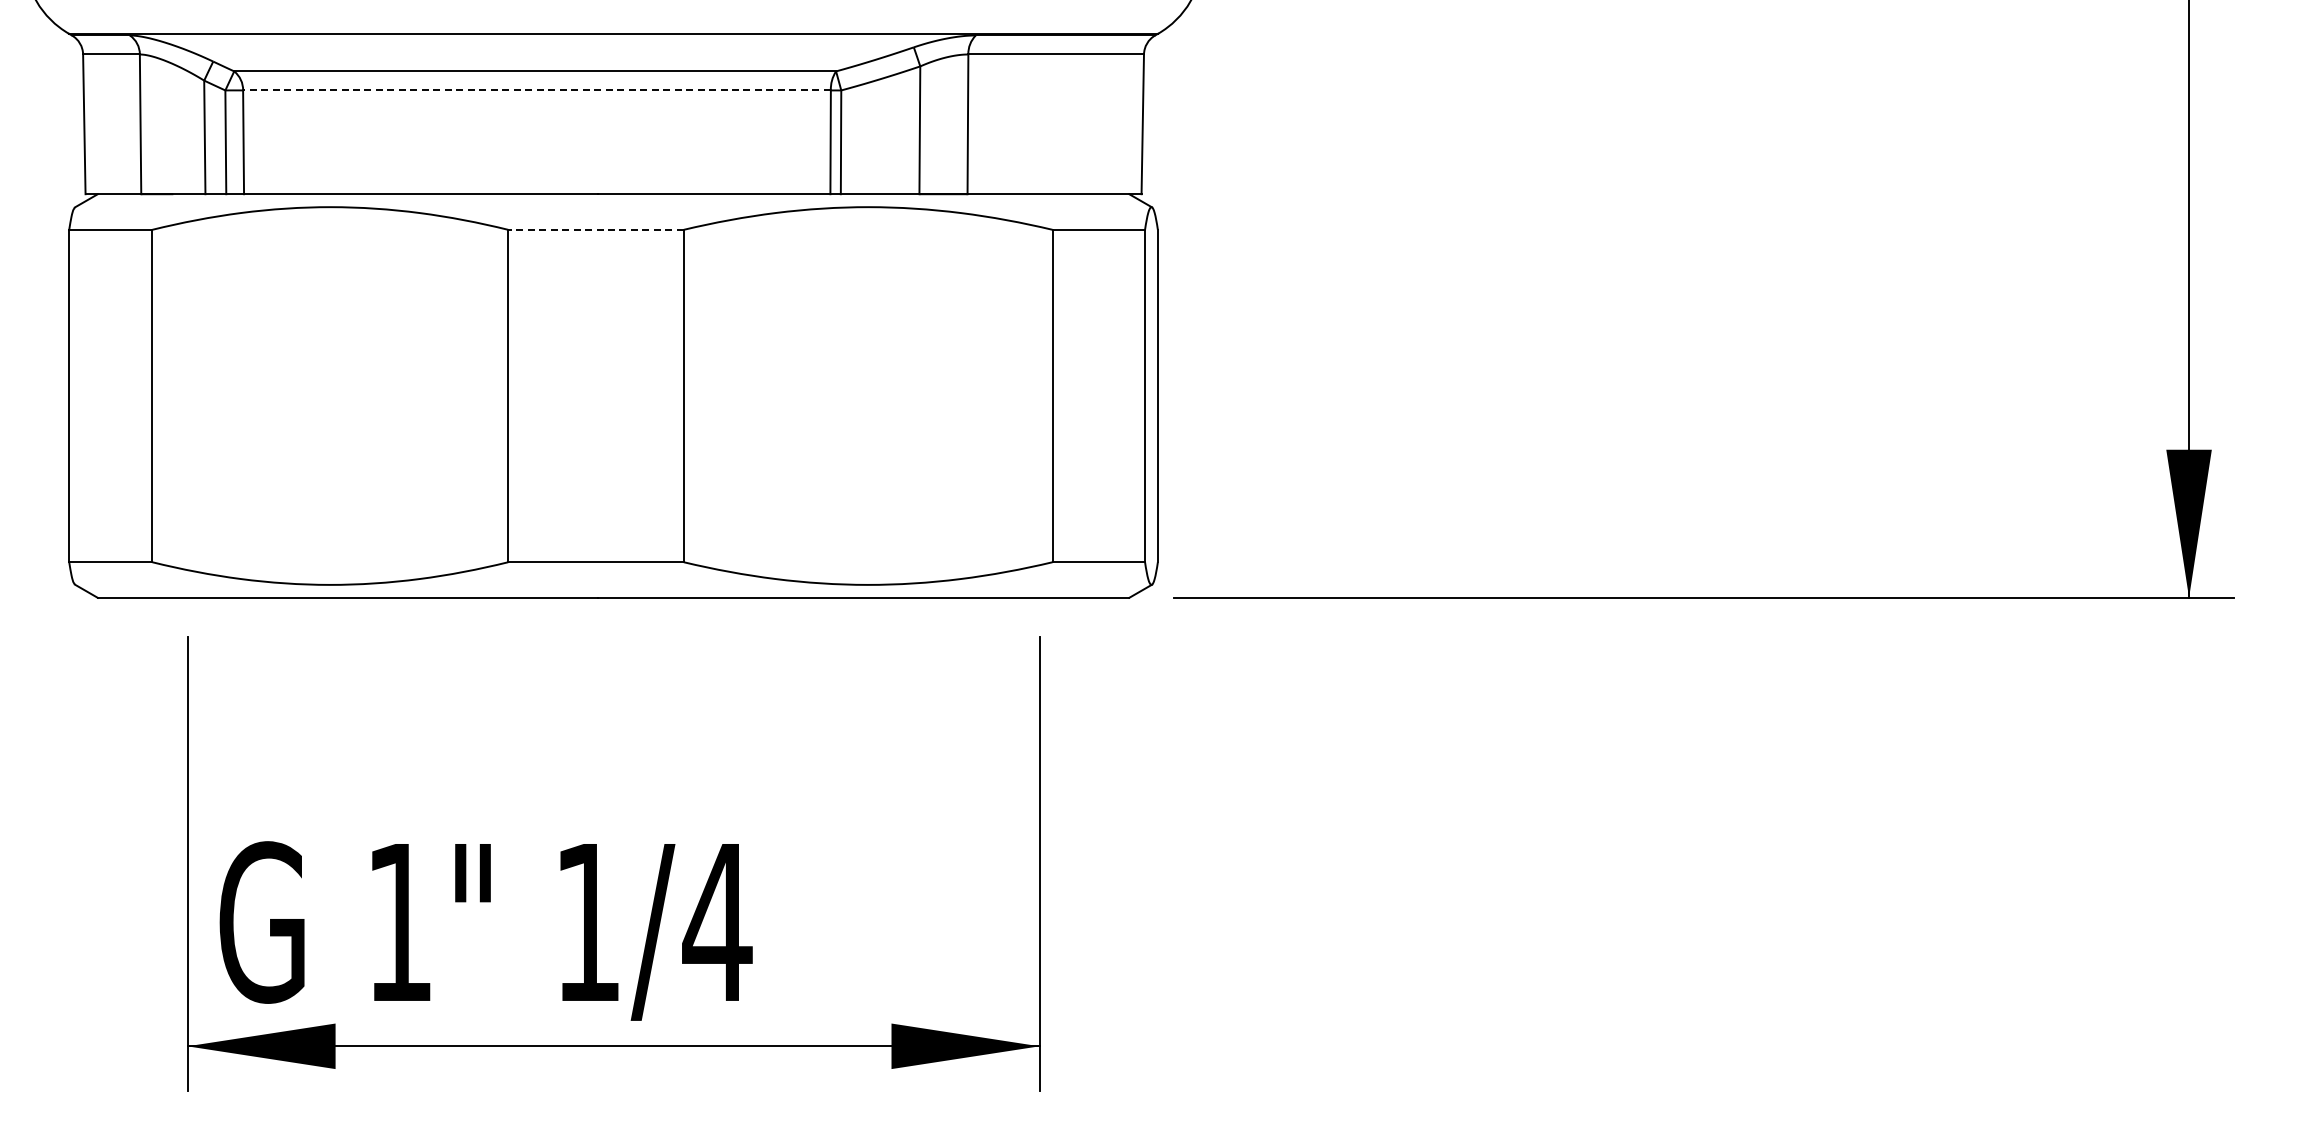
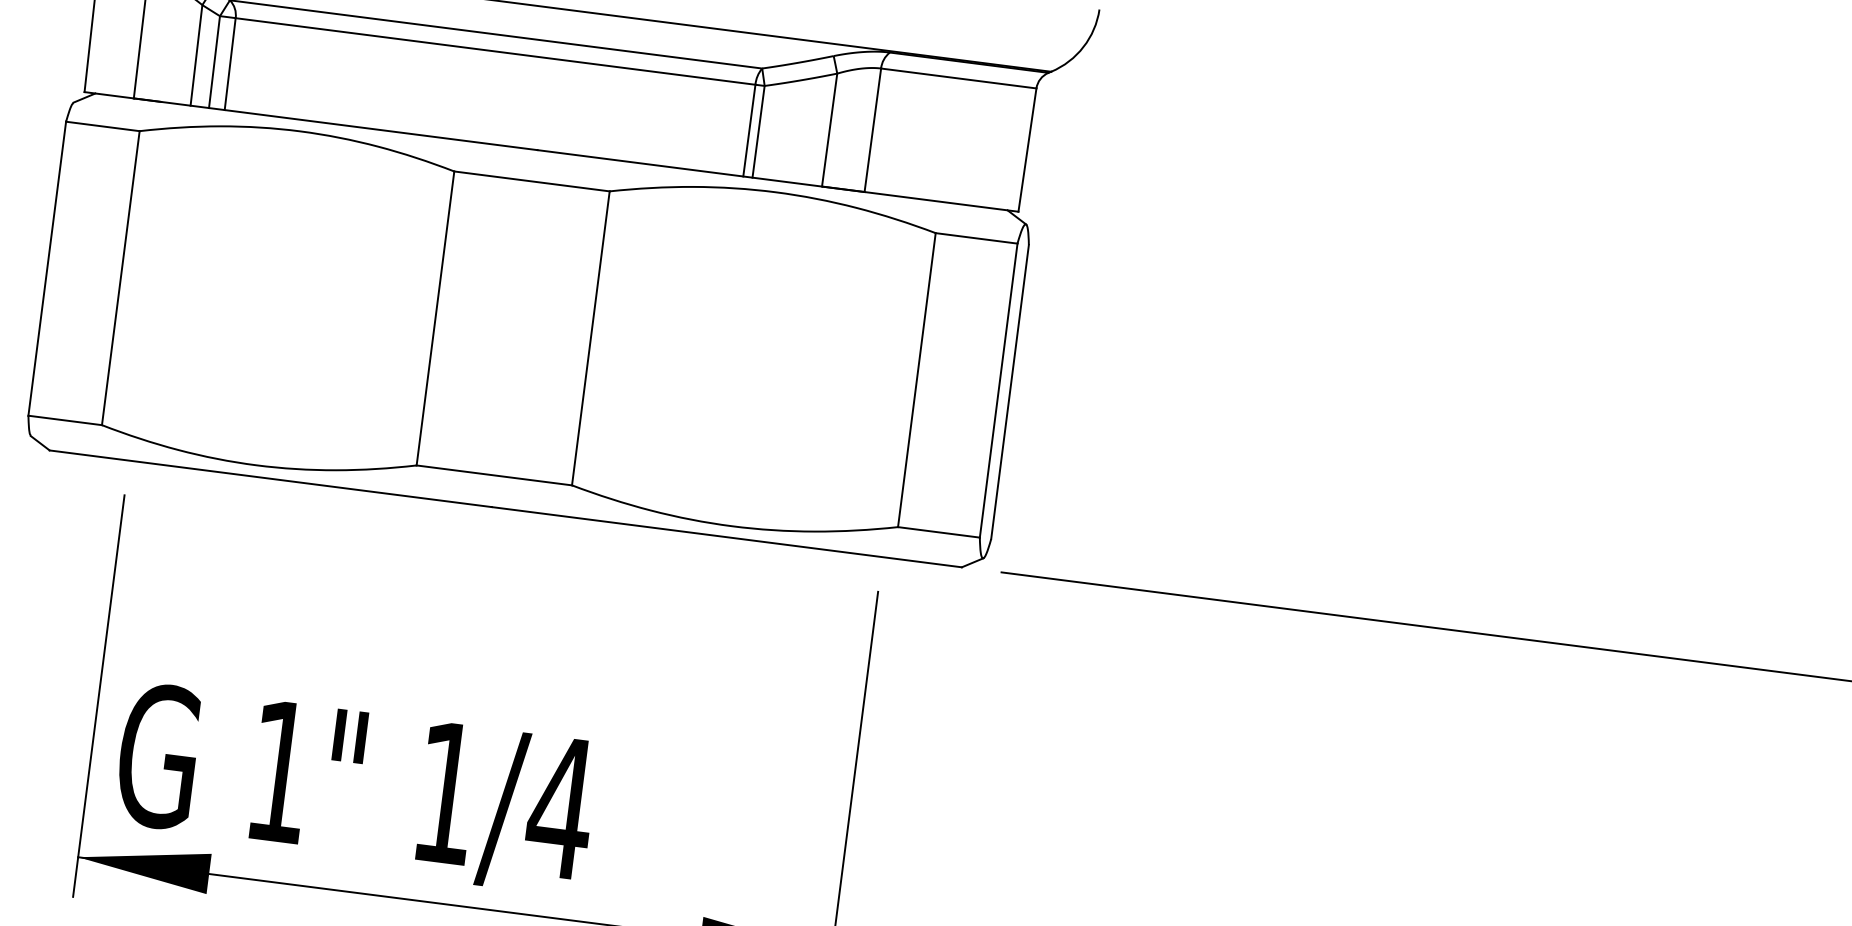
line: (537, 90) -> (496, 51), dashed -> solid
line: (596, 229) -> (532, 181), dashed -> solid

